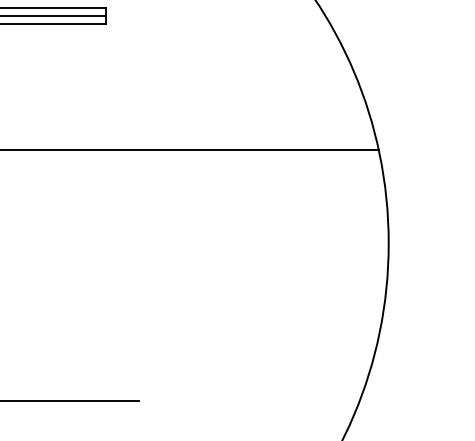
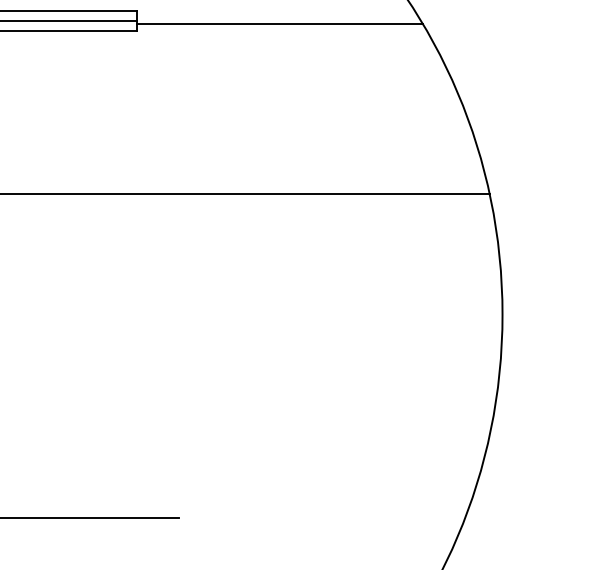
line: (216, 18) -> (279, 23), added

